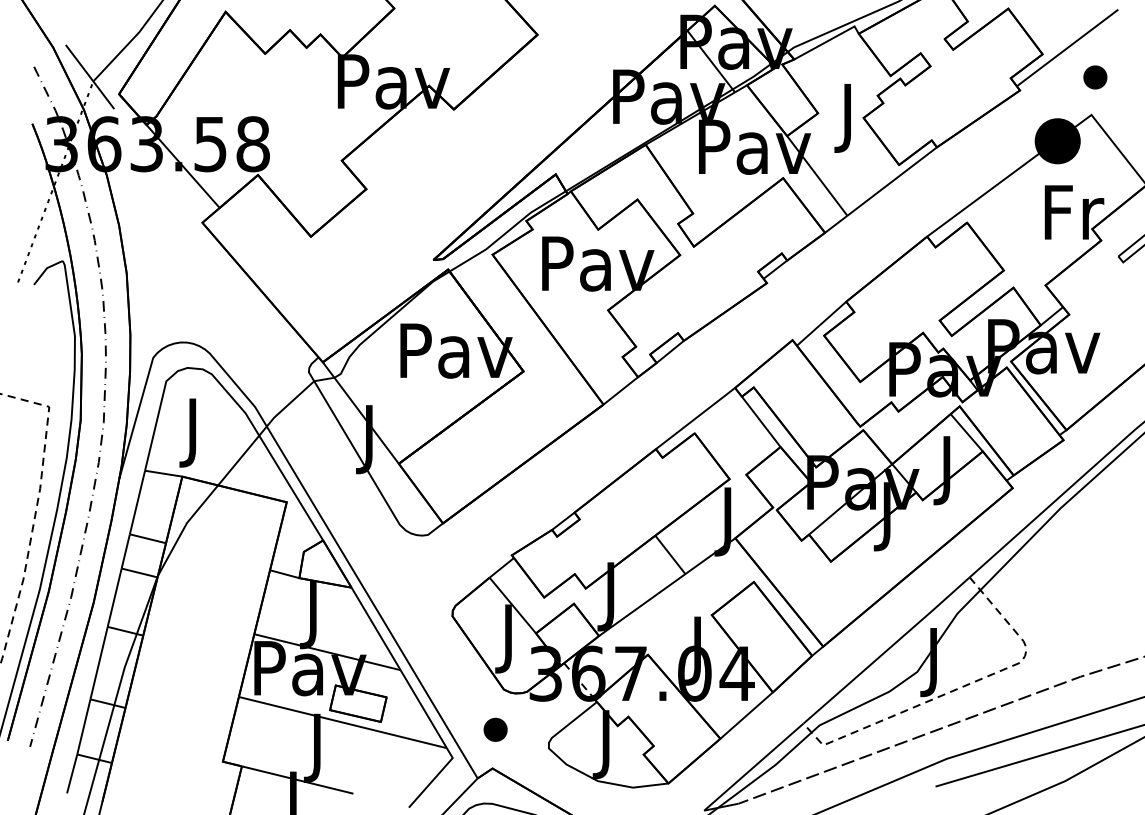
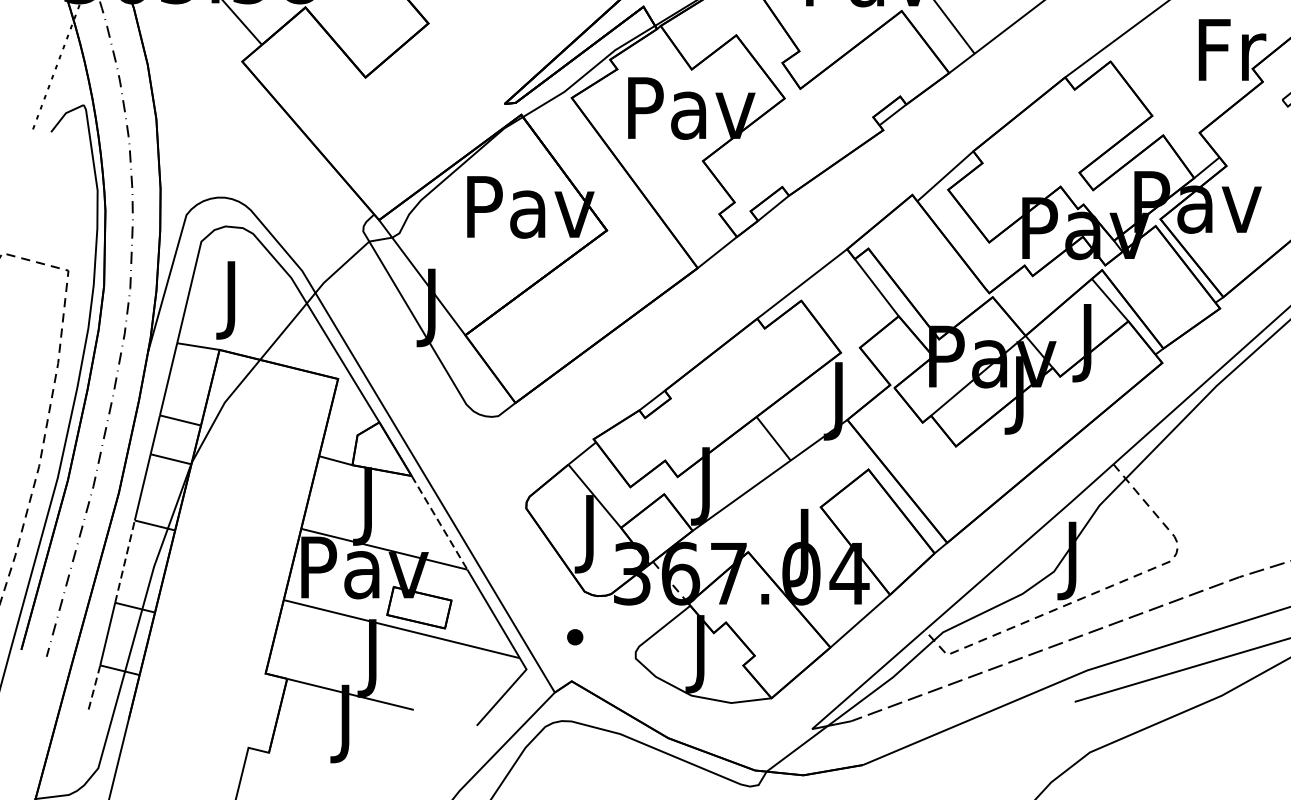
line: (376, 628) -> (439, 522), solid -> dashed
line: (99, 662) -> (125, 560), solid -> dashed
part: (495, 729) -> (575, 637), size x0.6
line: (72, 773) -> (94, 686), solid -> dashed

